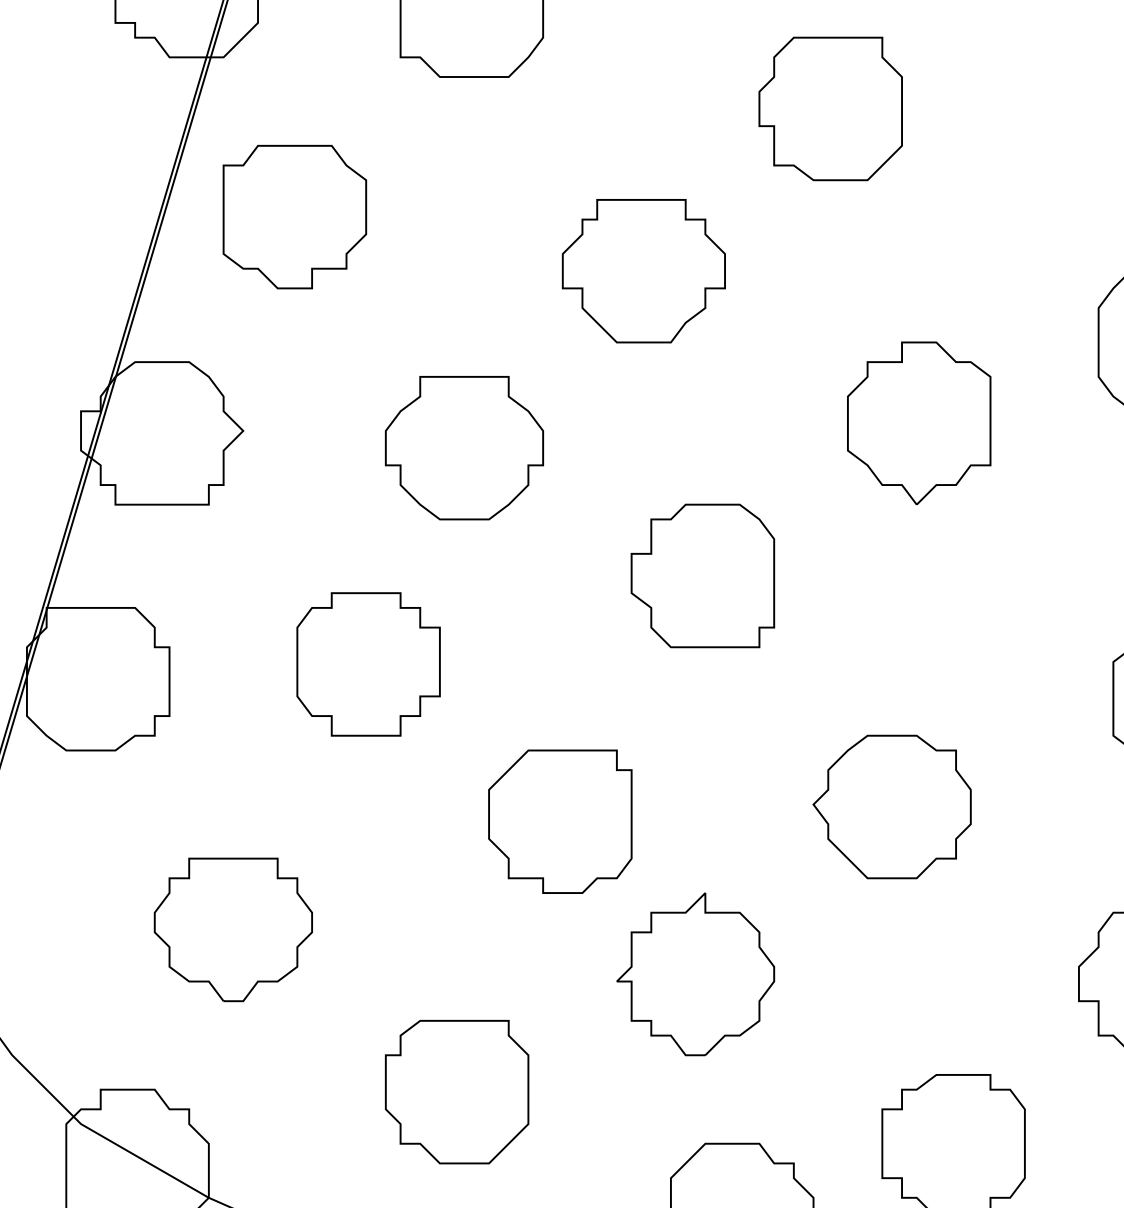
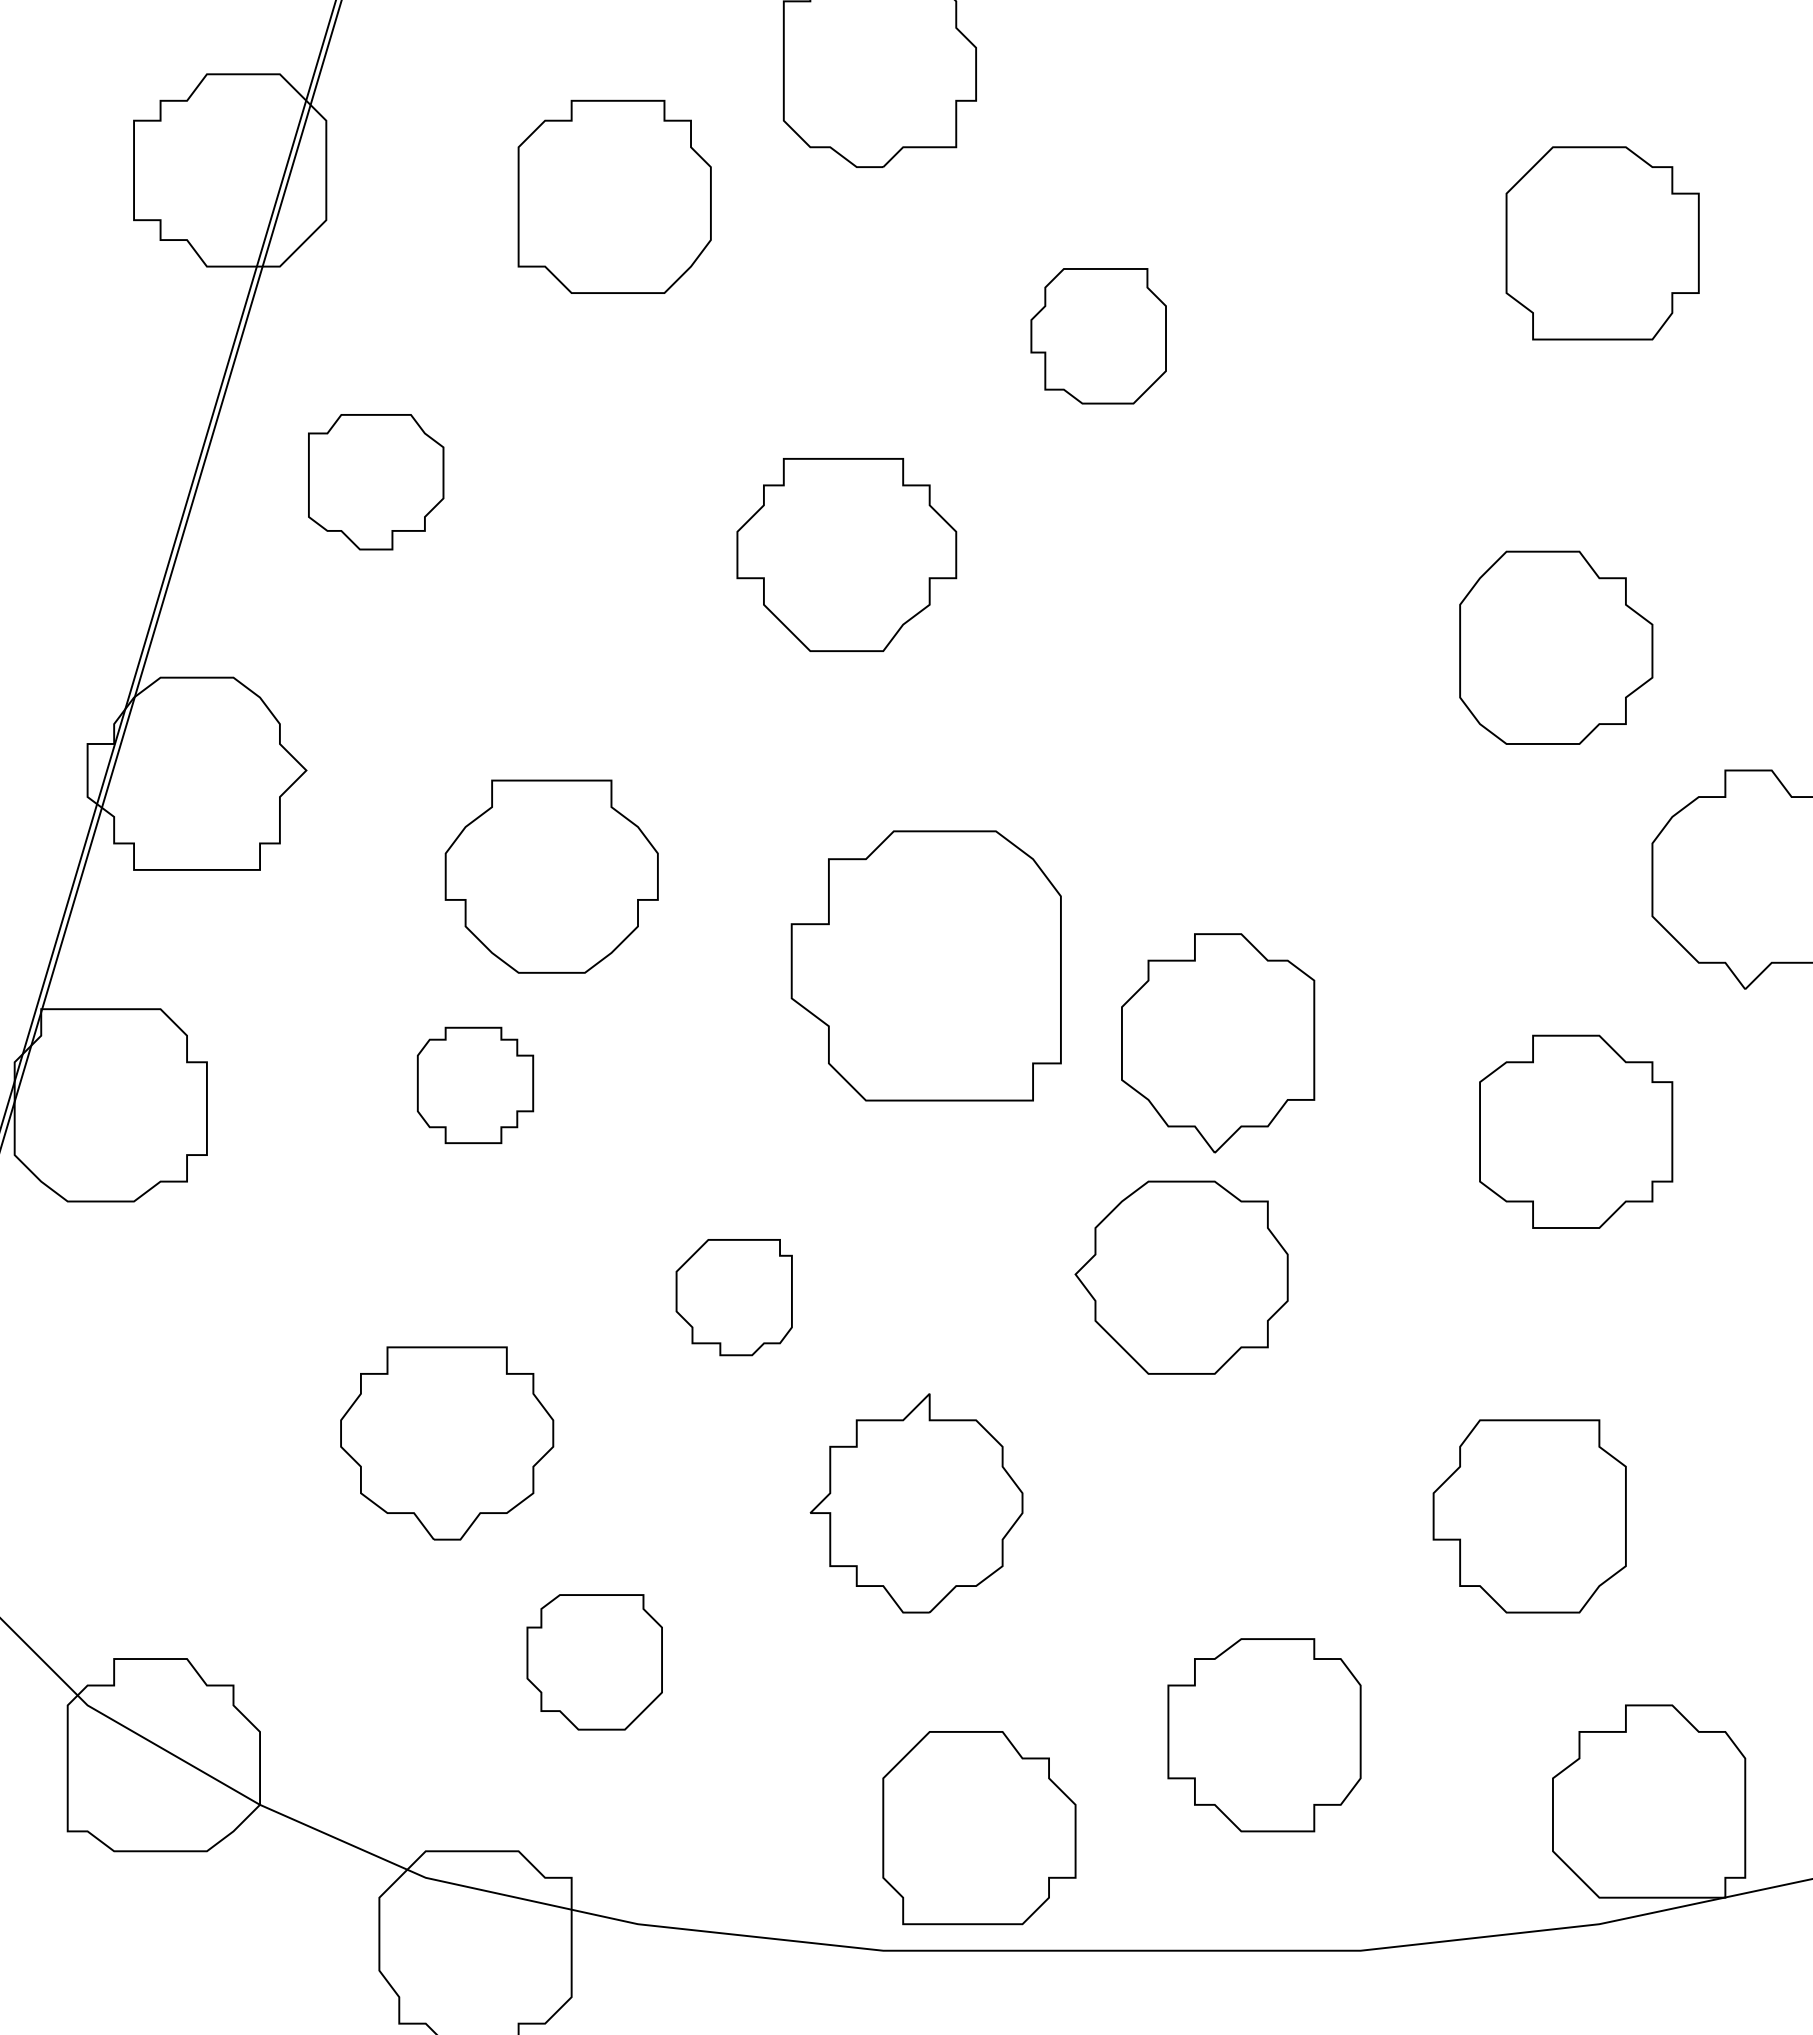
part: (830, 109) -> (1098, 336), size x0.7
part: (295, 217) -> (376, 482), size x0.7
part: (919, 423) -> (1218, 1043), moved
part: (464, 448) -> (551, 876), moved
part: (702, 576) -> (926, 966), size x1.4
part: (368, 664) -> (475, 1085), size x0.6
part: (560, 821) -> (734, 1297), size x0.6
part: (233, 929) -> (447, 1443), moved
part: (456, 1092) -> (594, 1662), size x0.7

